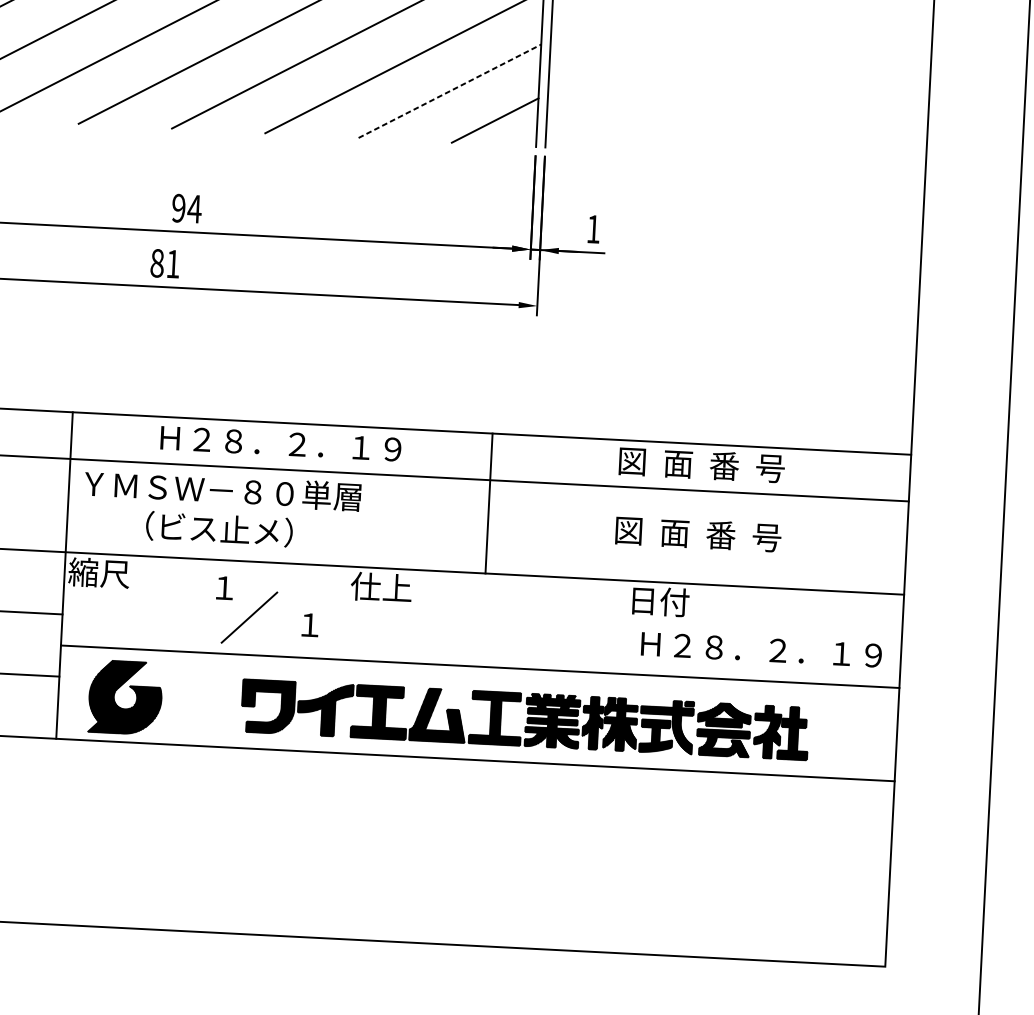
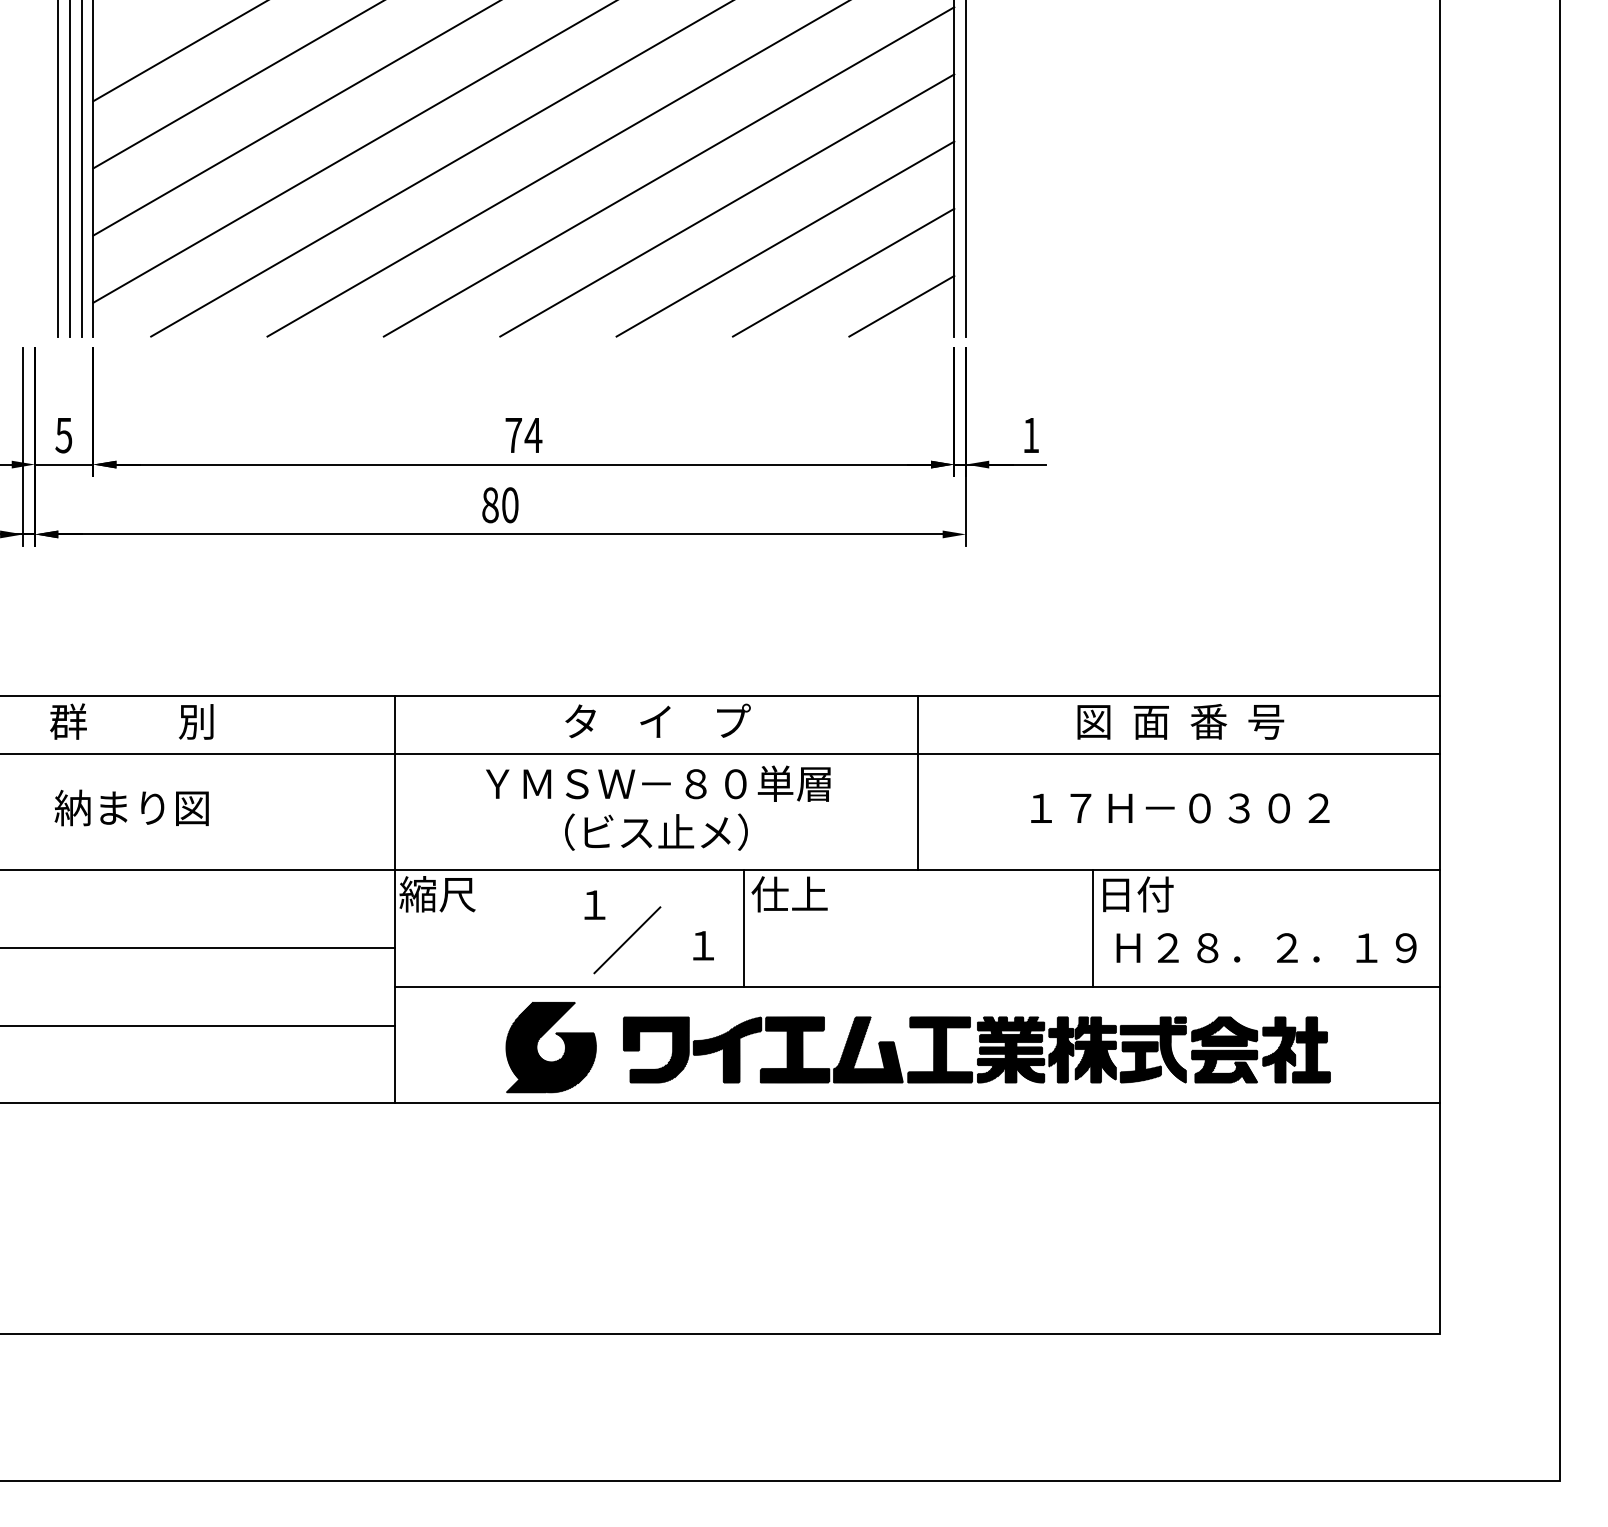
line: (449, 91) -> (843, 272), dashed -> solid
text: (178, 208) -> (513, 435), 94 -> 74
text: (173, 264) -> (510, 505), 81 -> 80
text: (280, 442) -> (655, 720), Ｈ２８．２．１９ -> タ    イ    プ
text: (222, 509) -> (658, 807), moved
text: (698, 534) -> (1180, 808), 図  面  番  号 -> １７Ｈ－０３０２
line: (343, 612) -> (743, 928), added
line: (622, 627) -> (1092, 928), added
part: (114, 697) -> (537, 1047), moved

